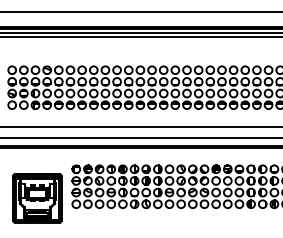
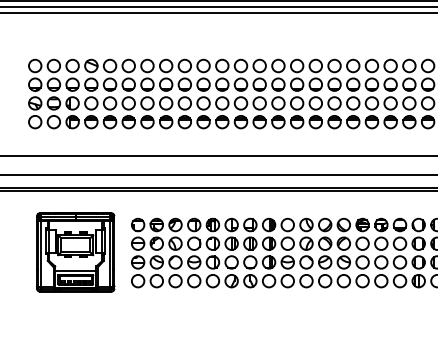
part: (37, 198) -> (75, 252), moved

